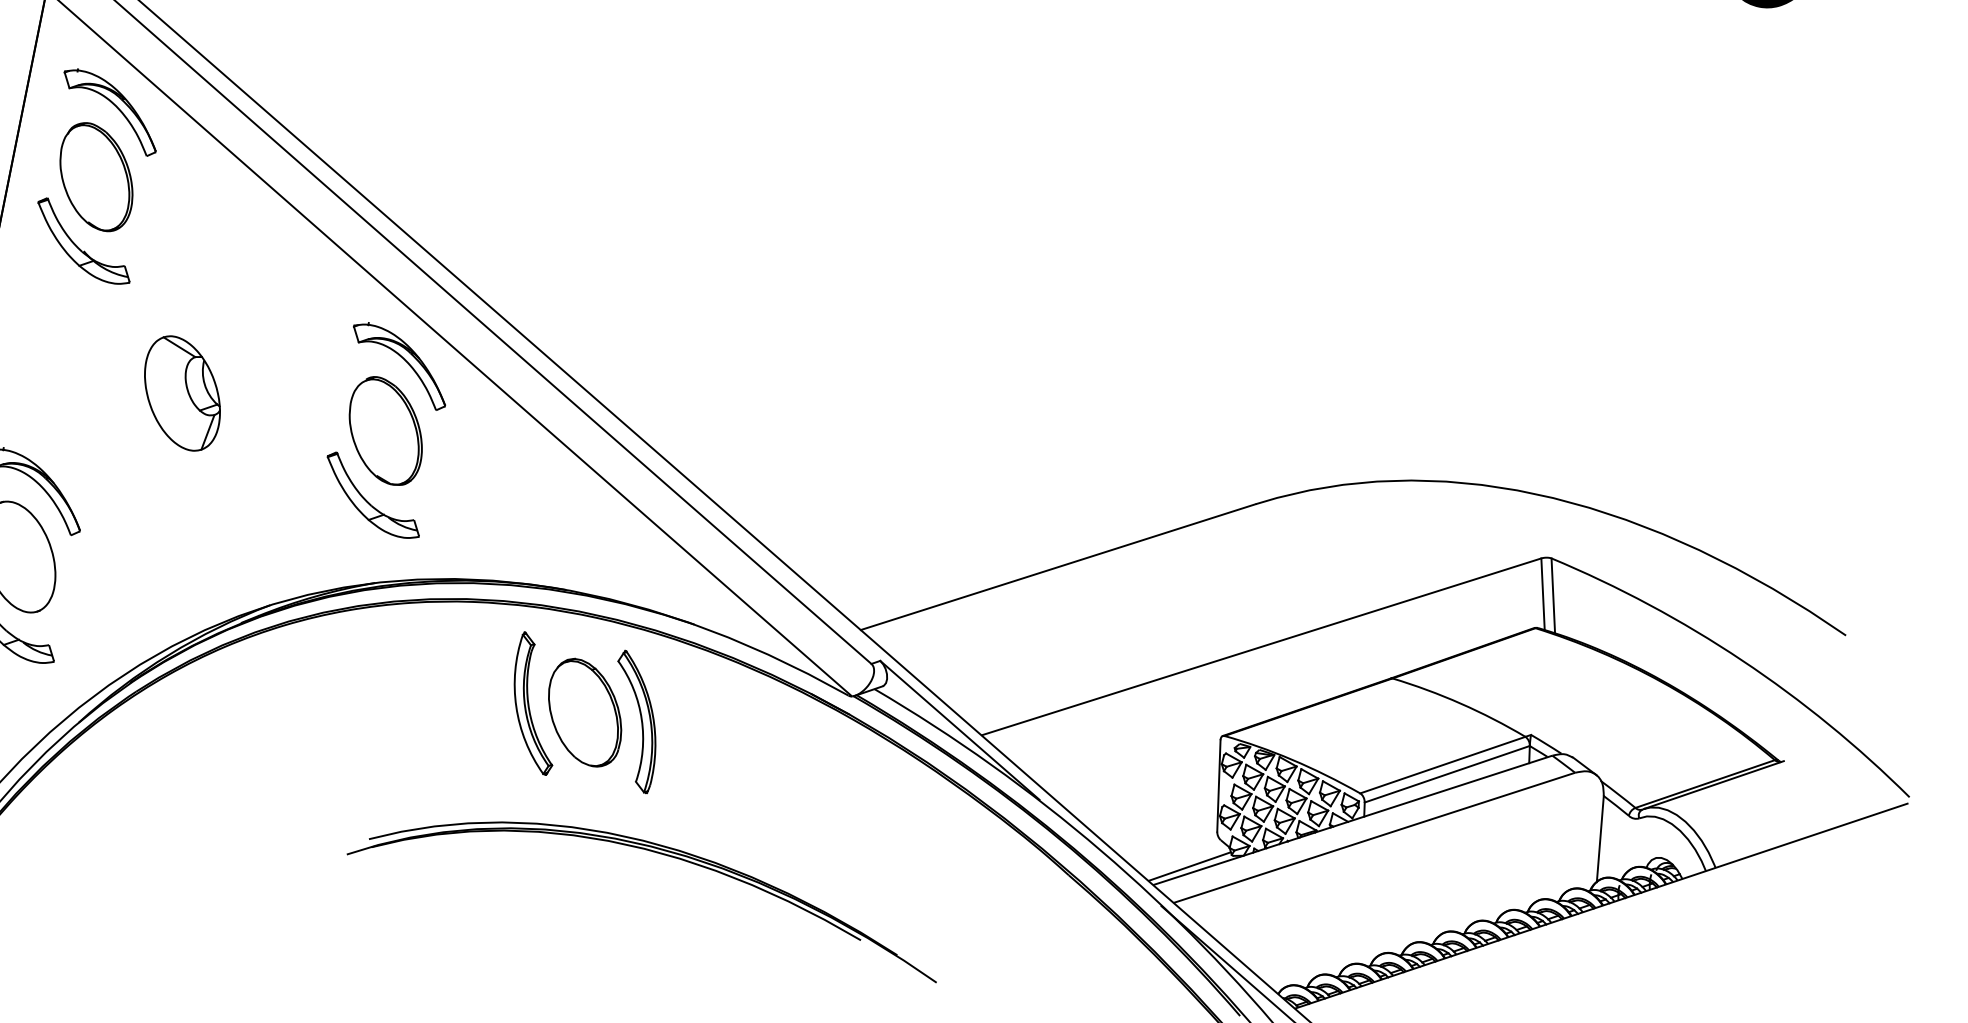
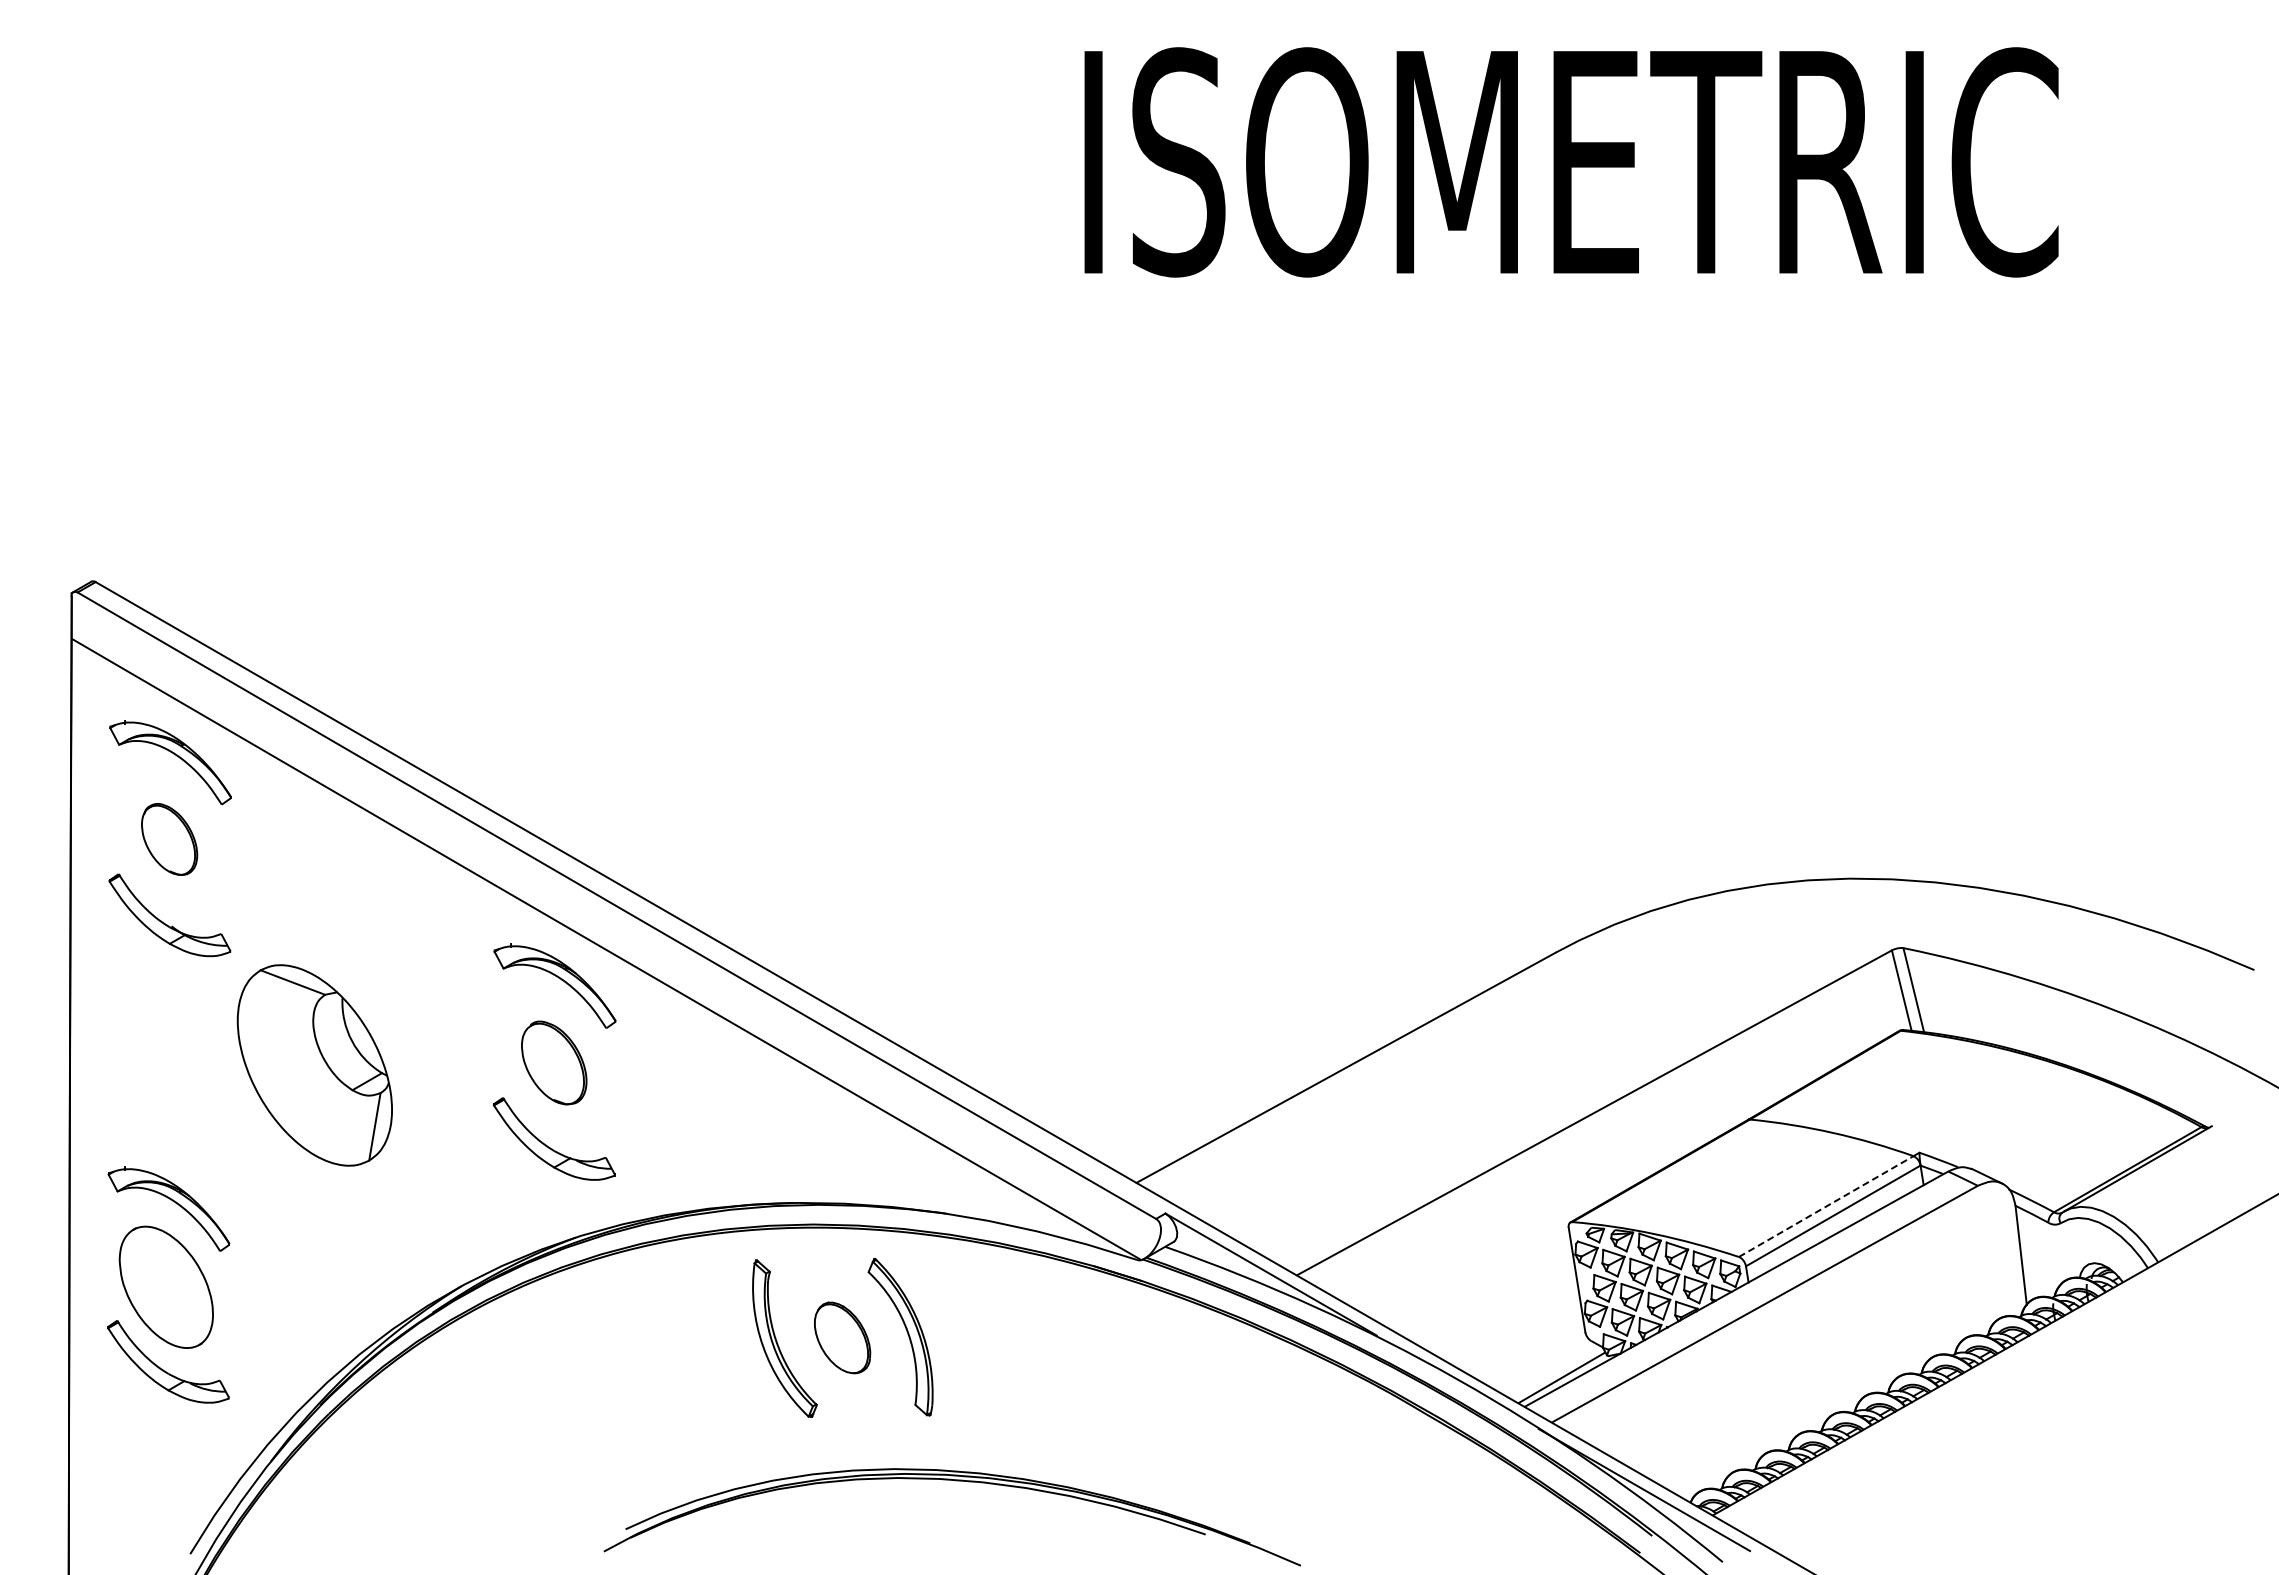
part: (96, 177) -> (169, 839), size x0.6
part: (182, 393) -> (315, 1065), size x1.6
part: (386, 430) -> (554, 1062), size x0.7
part: (585, 712) -> (842, 1337), size x0.6
line: (1443, 765) -> (1826, 1206), solid -> dashed

